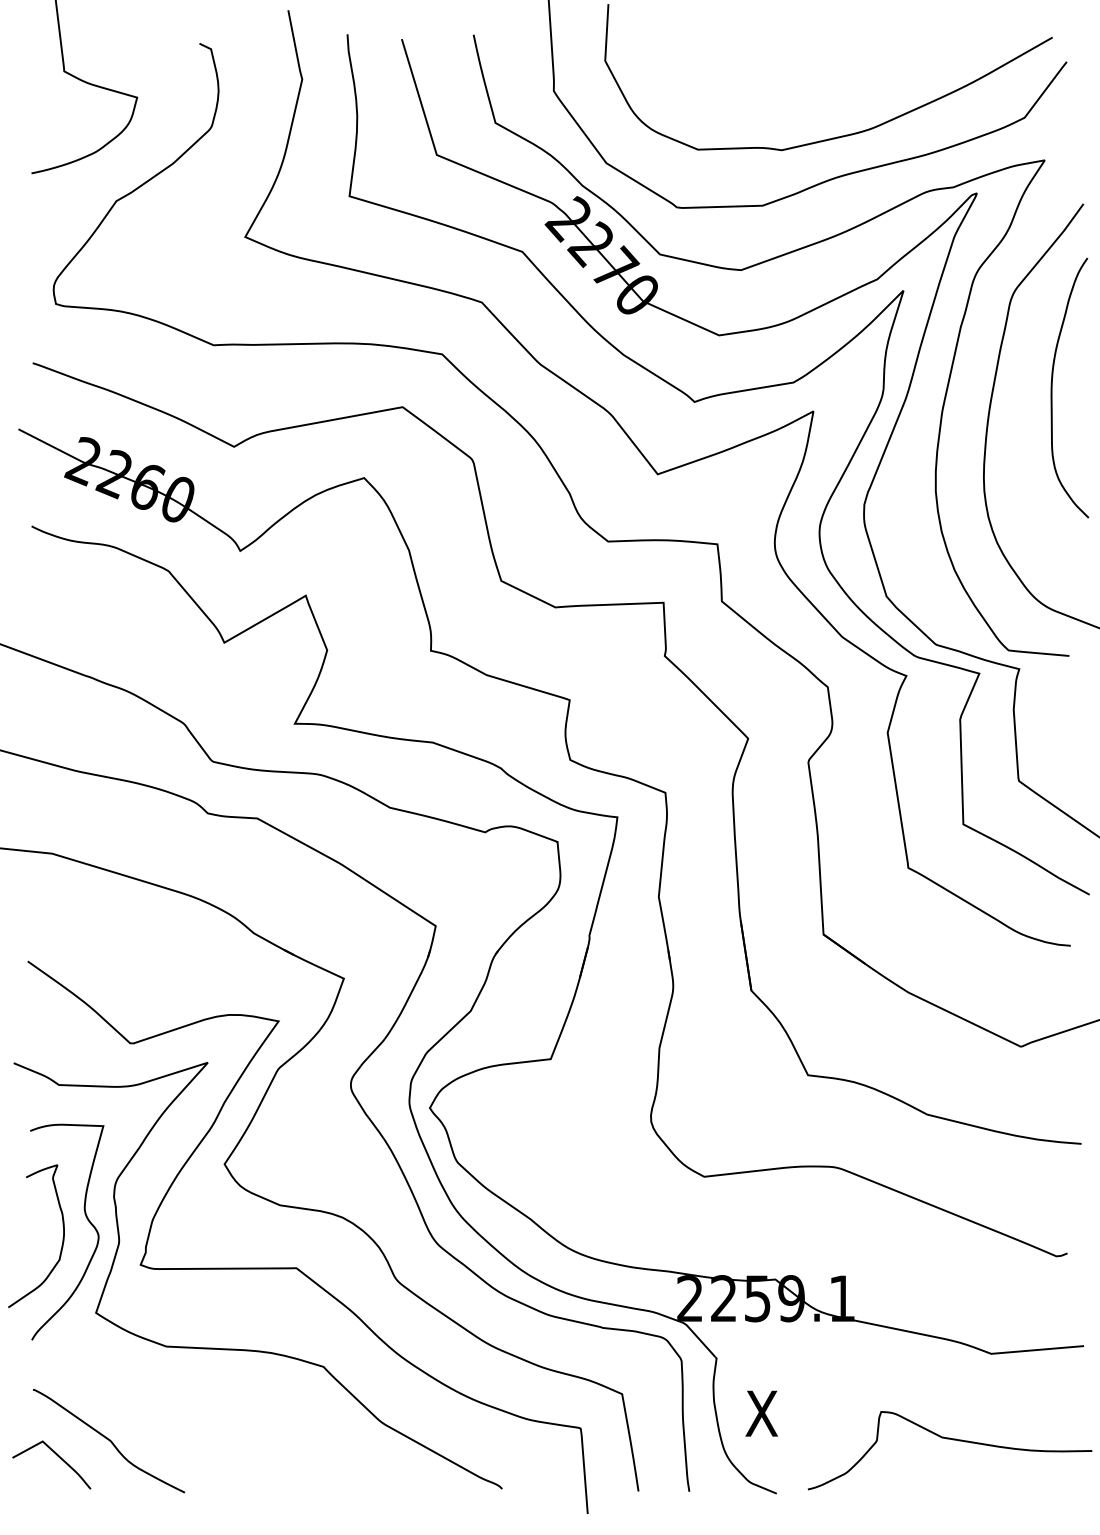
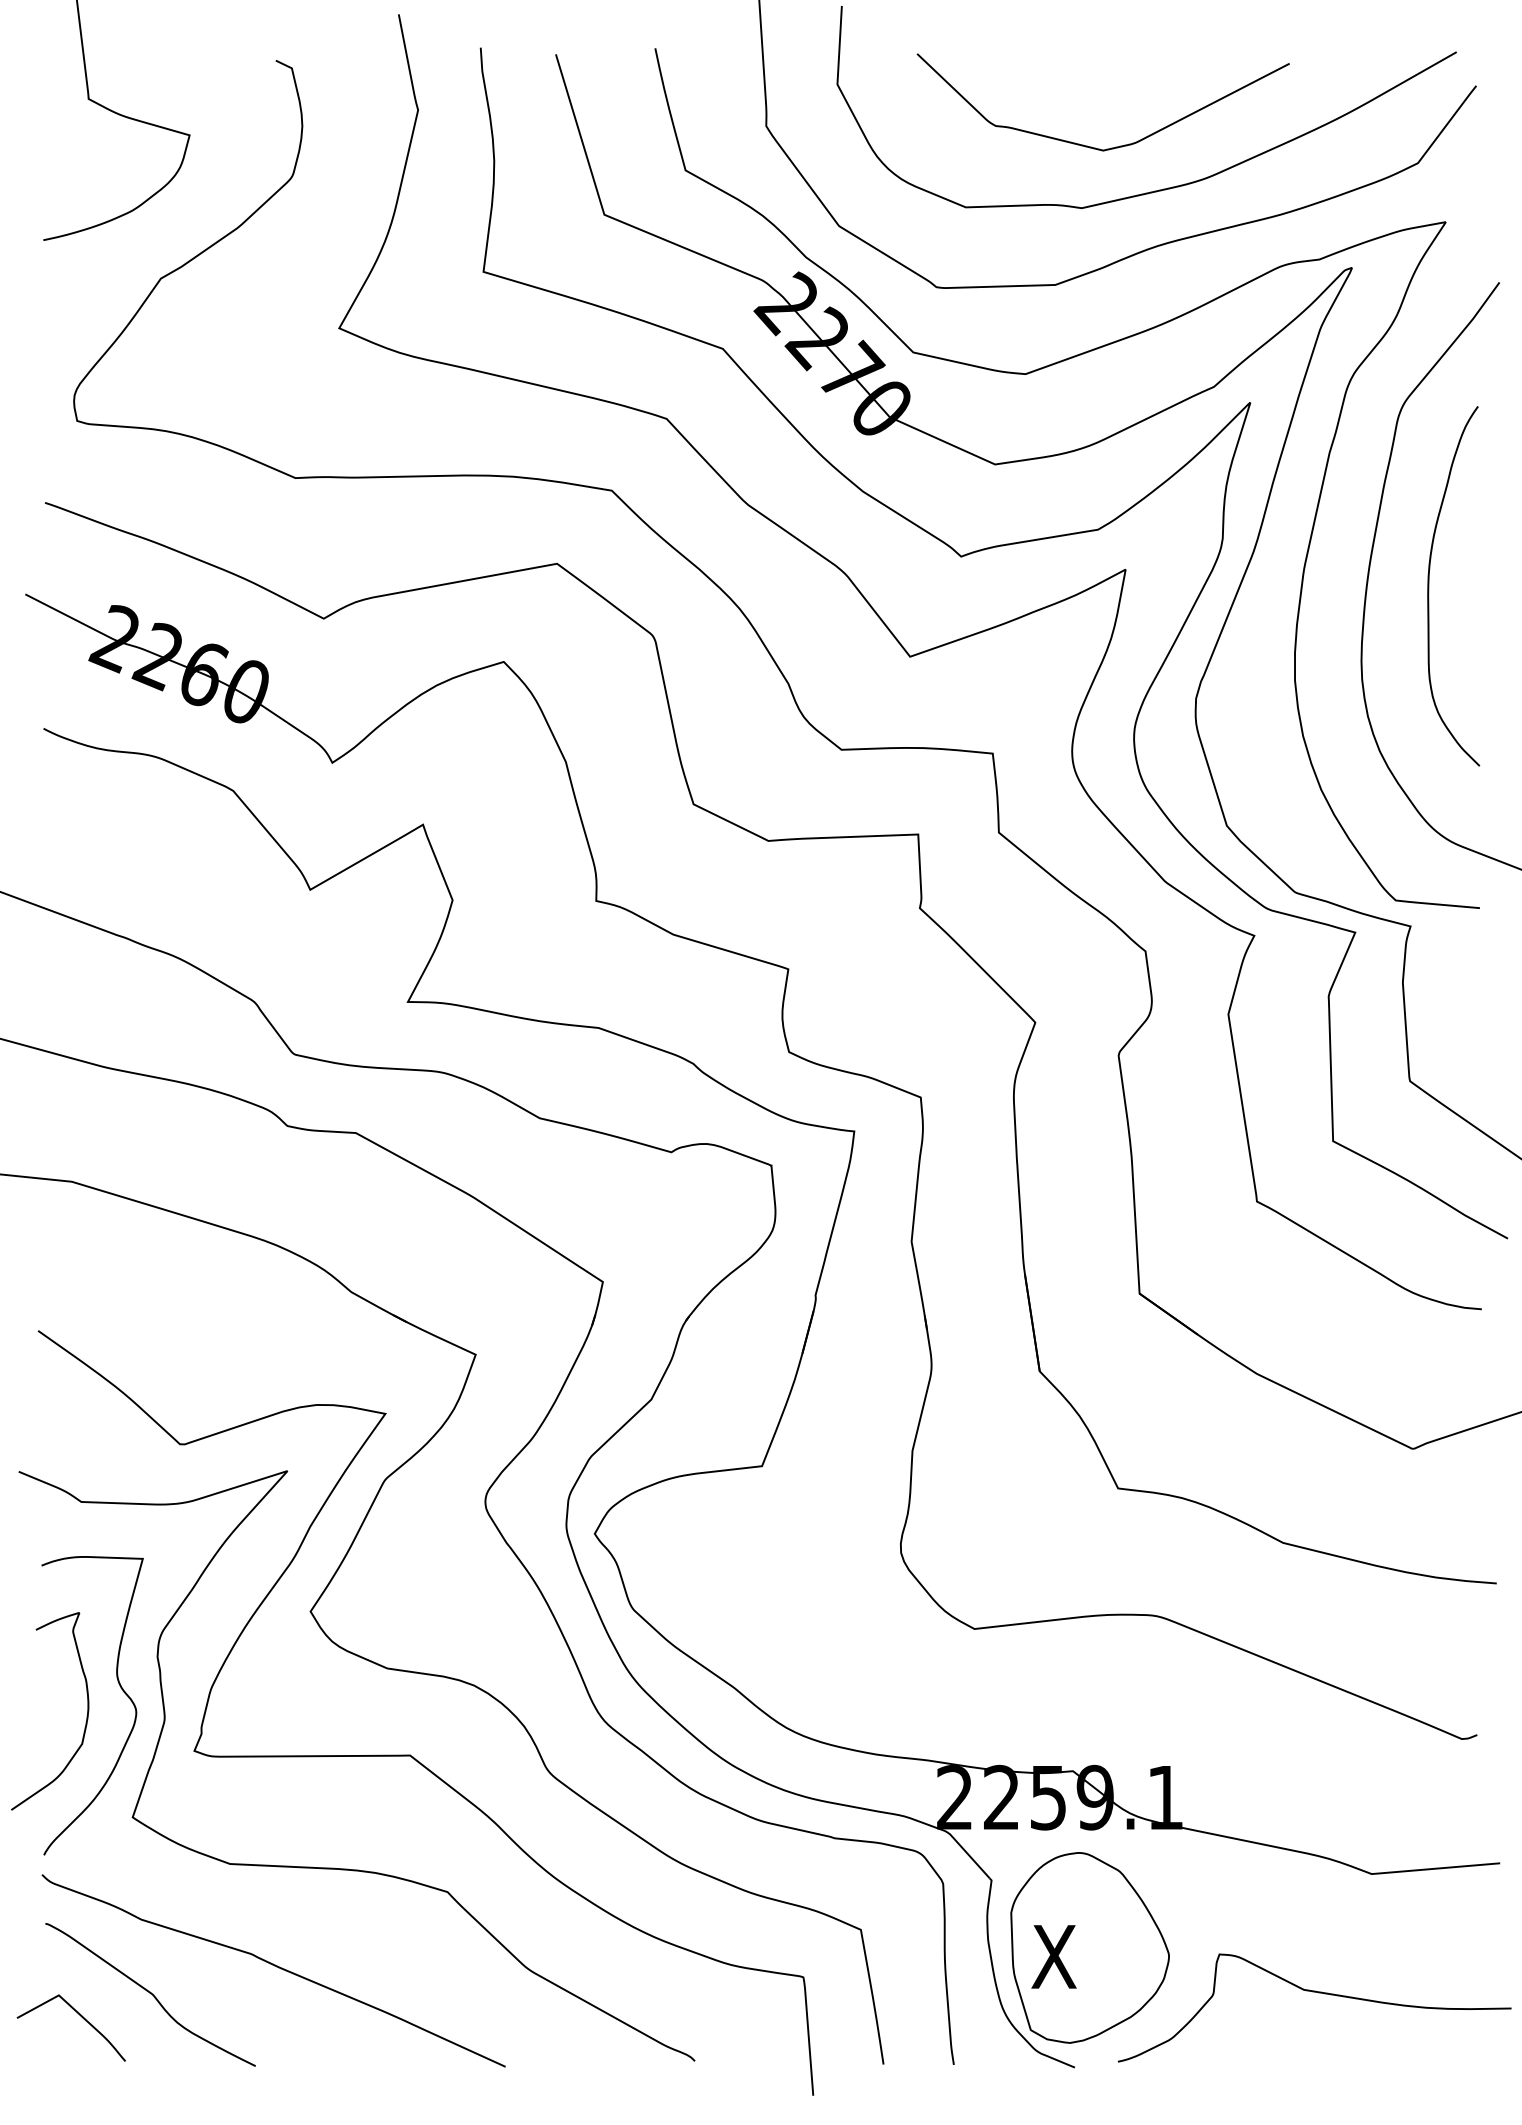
curve: (788, 105) -> (1091, 146), added
curve: (1052, 388) -> (1429, 586), moved
part: (787, 1406) -> (1089, 1947), added
curve: (198, 1420) -> (274, 1966), added

